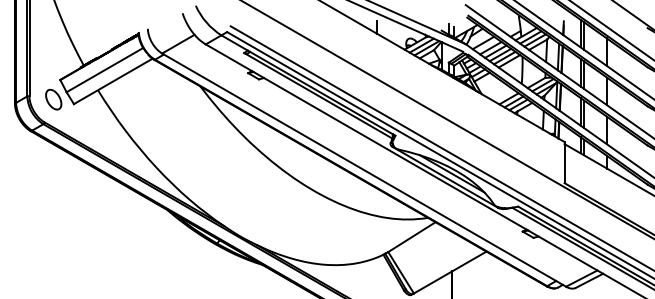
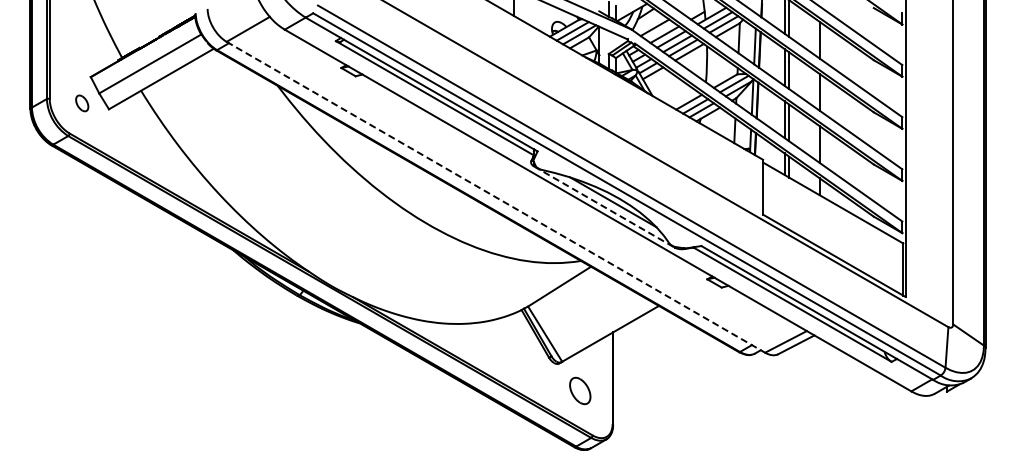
part: (54, 99) -> (82, 103), size x0.6
line: (363, 170) -> (495, 197), solid -> dashed
line: (445, 177) -> (604, 207), solid -> dashed

